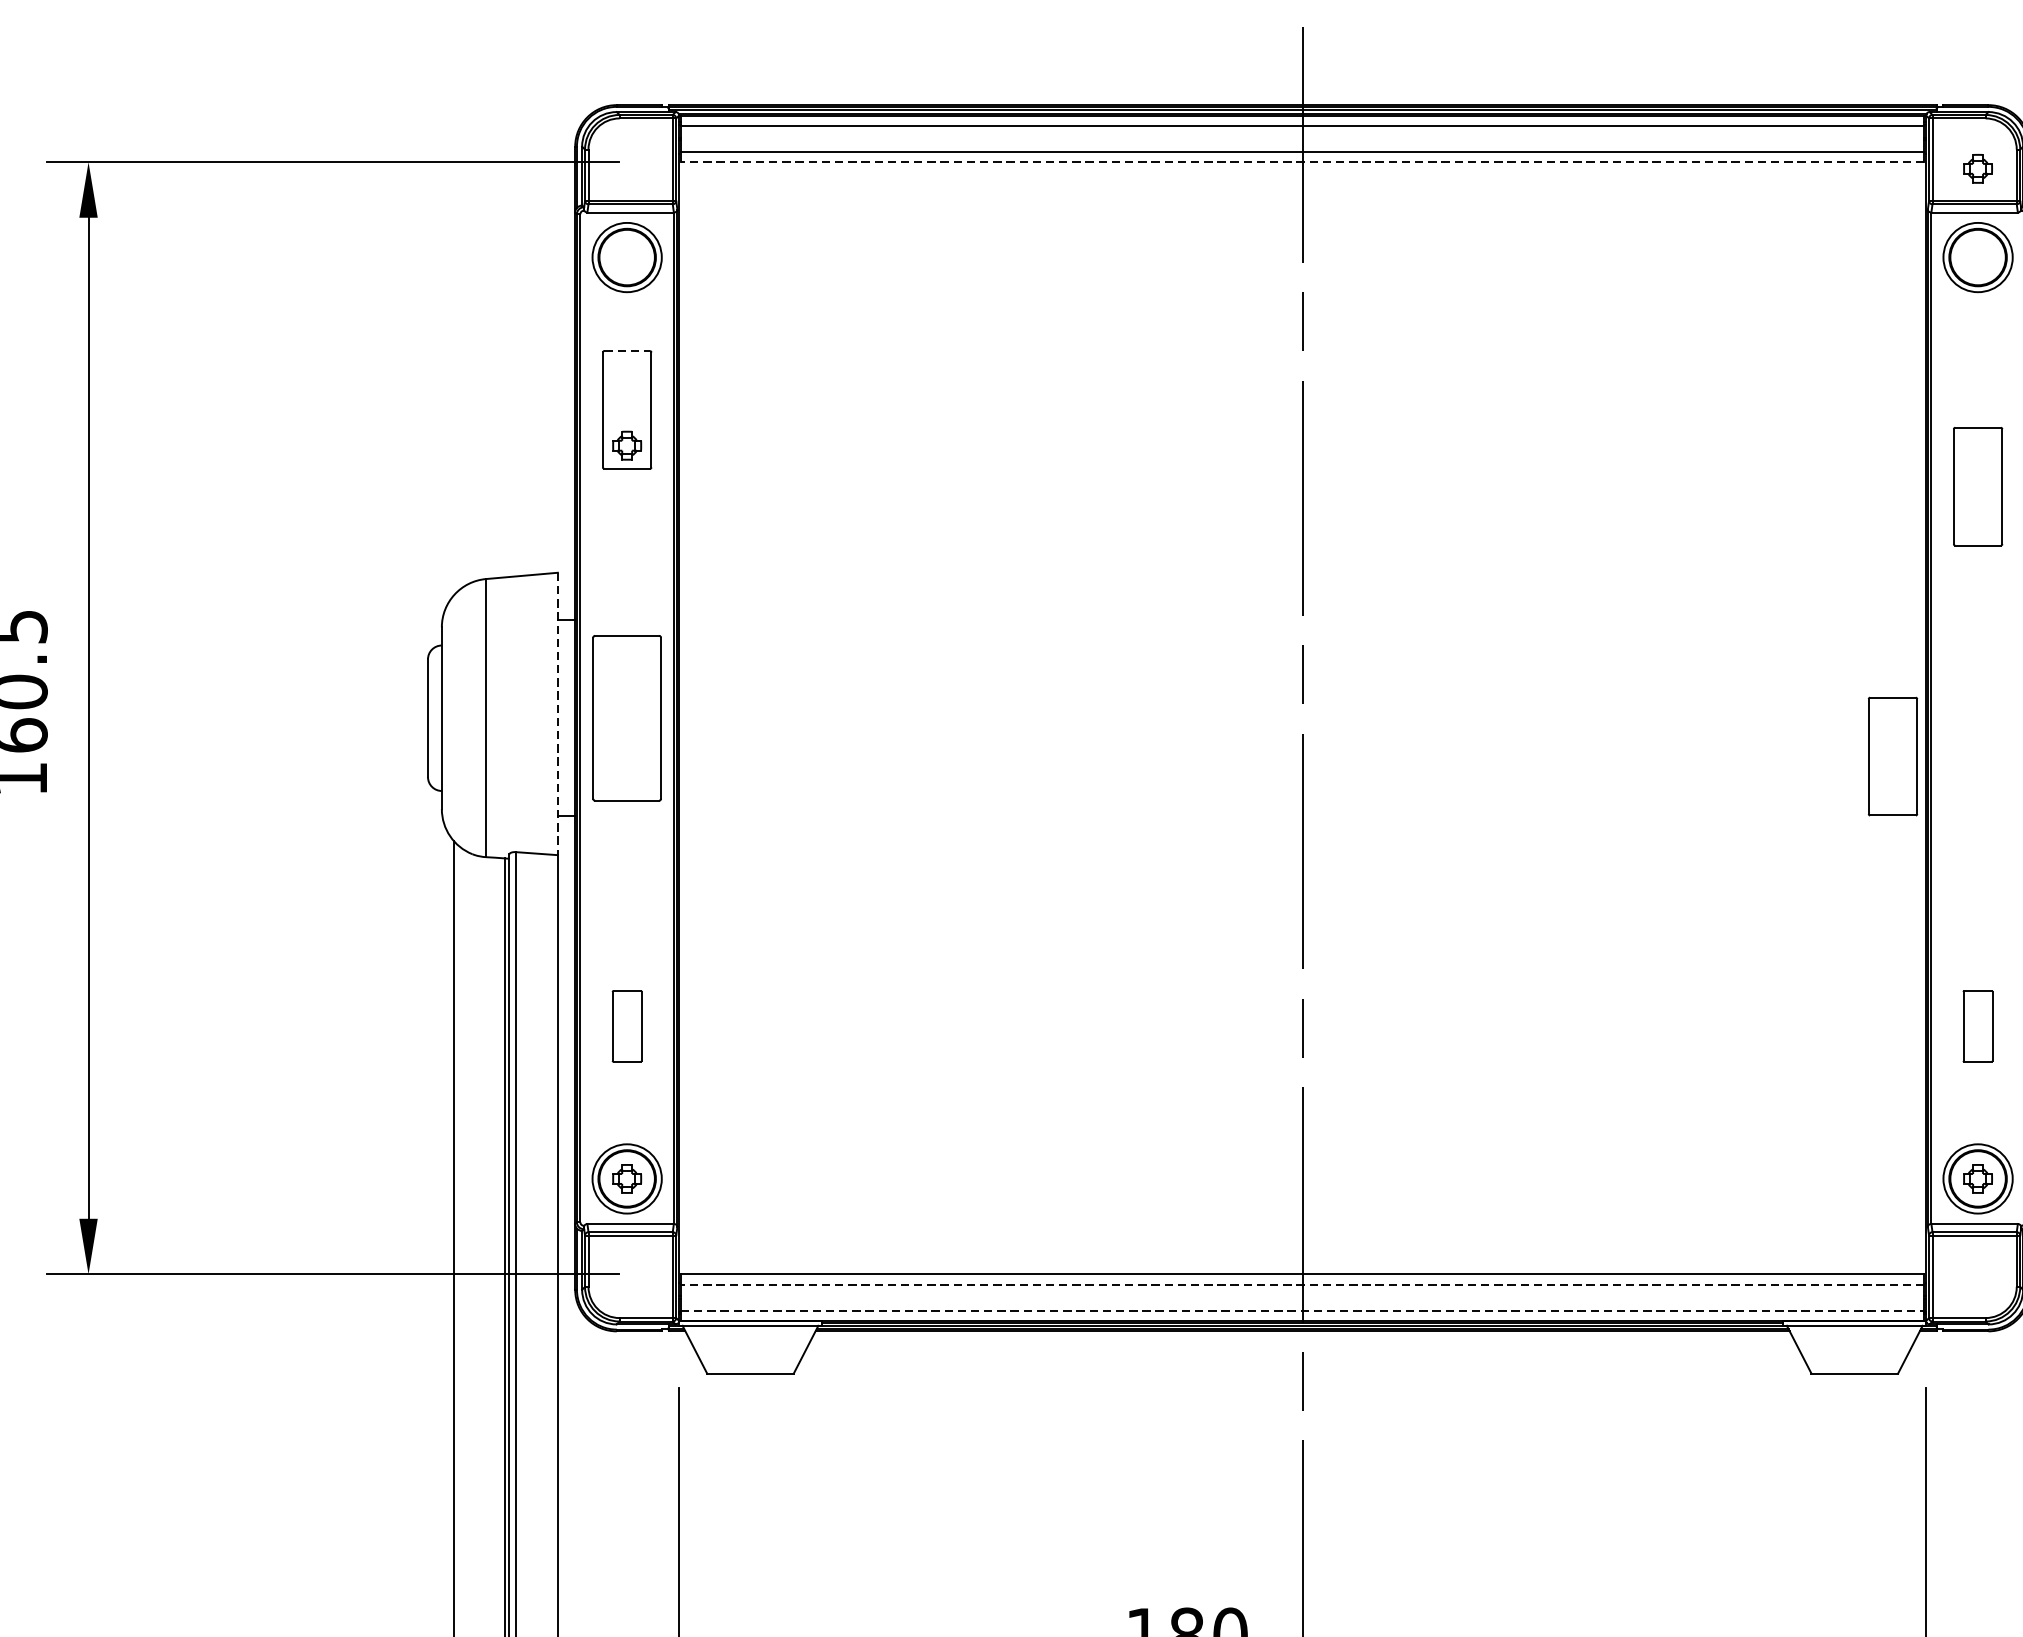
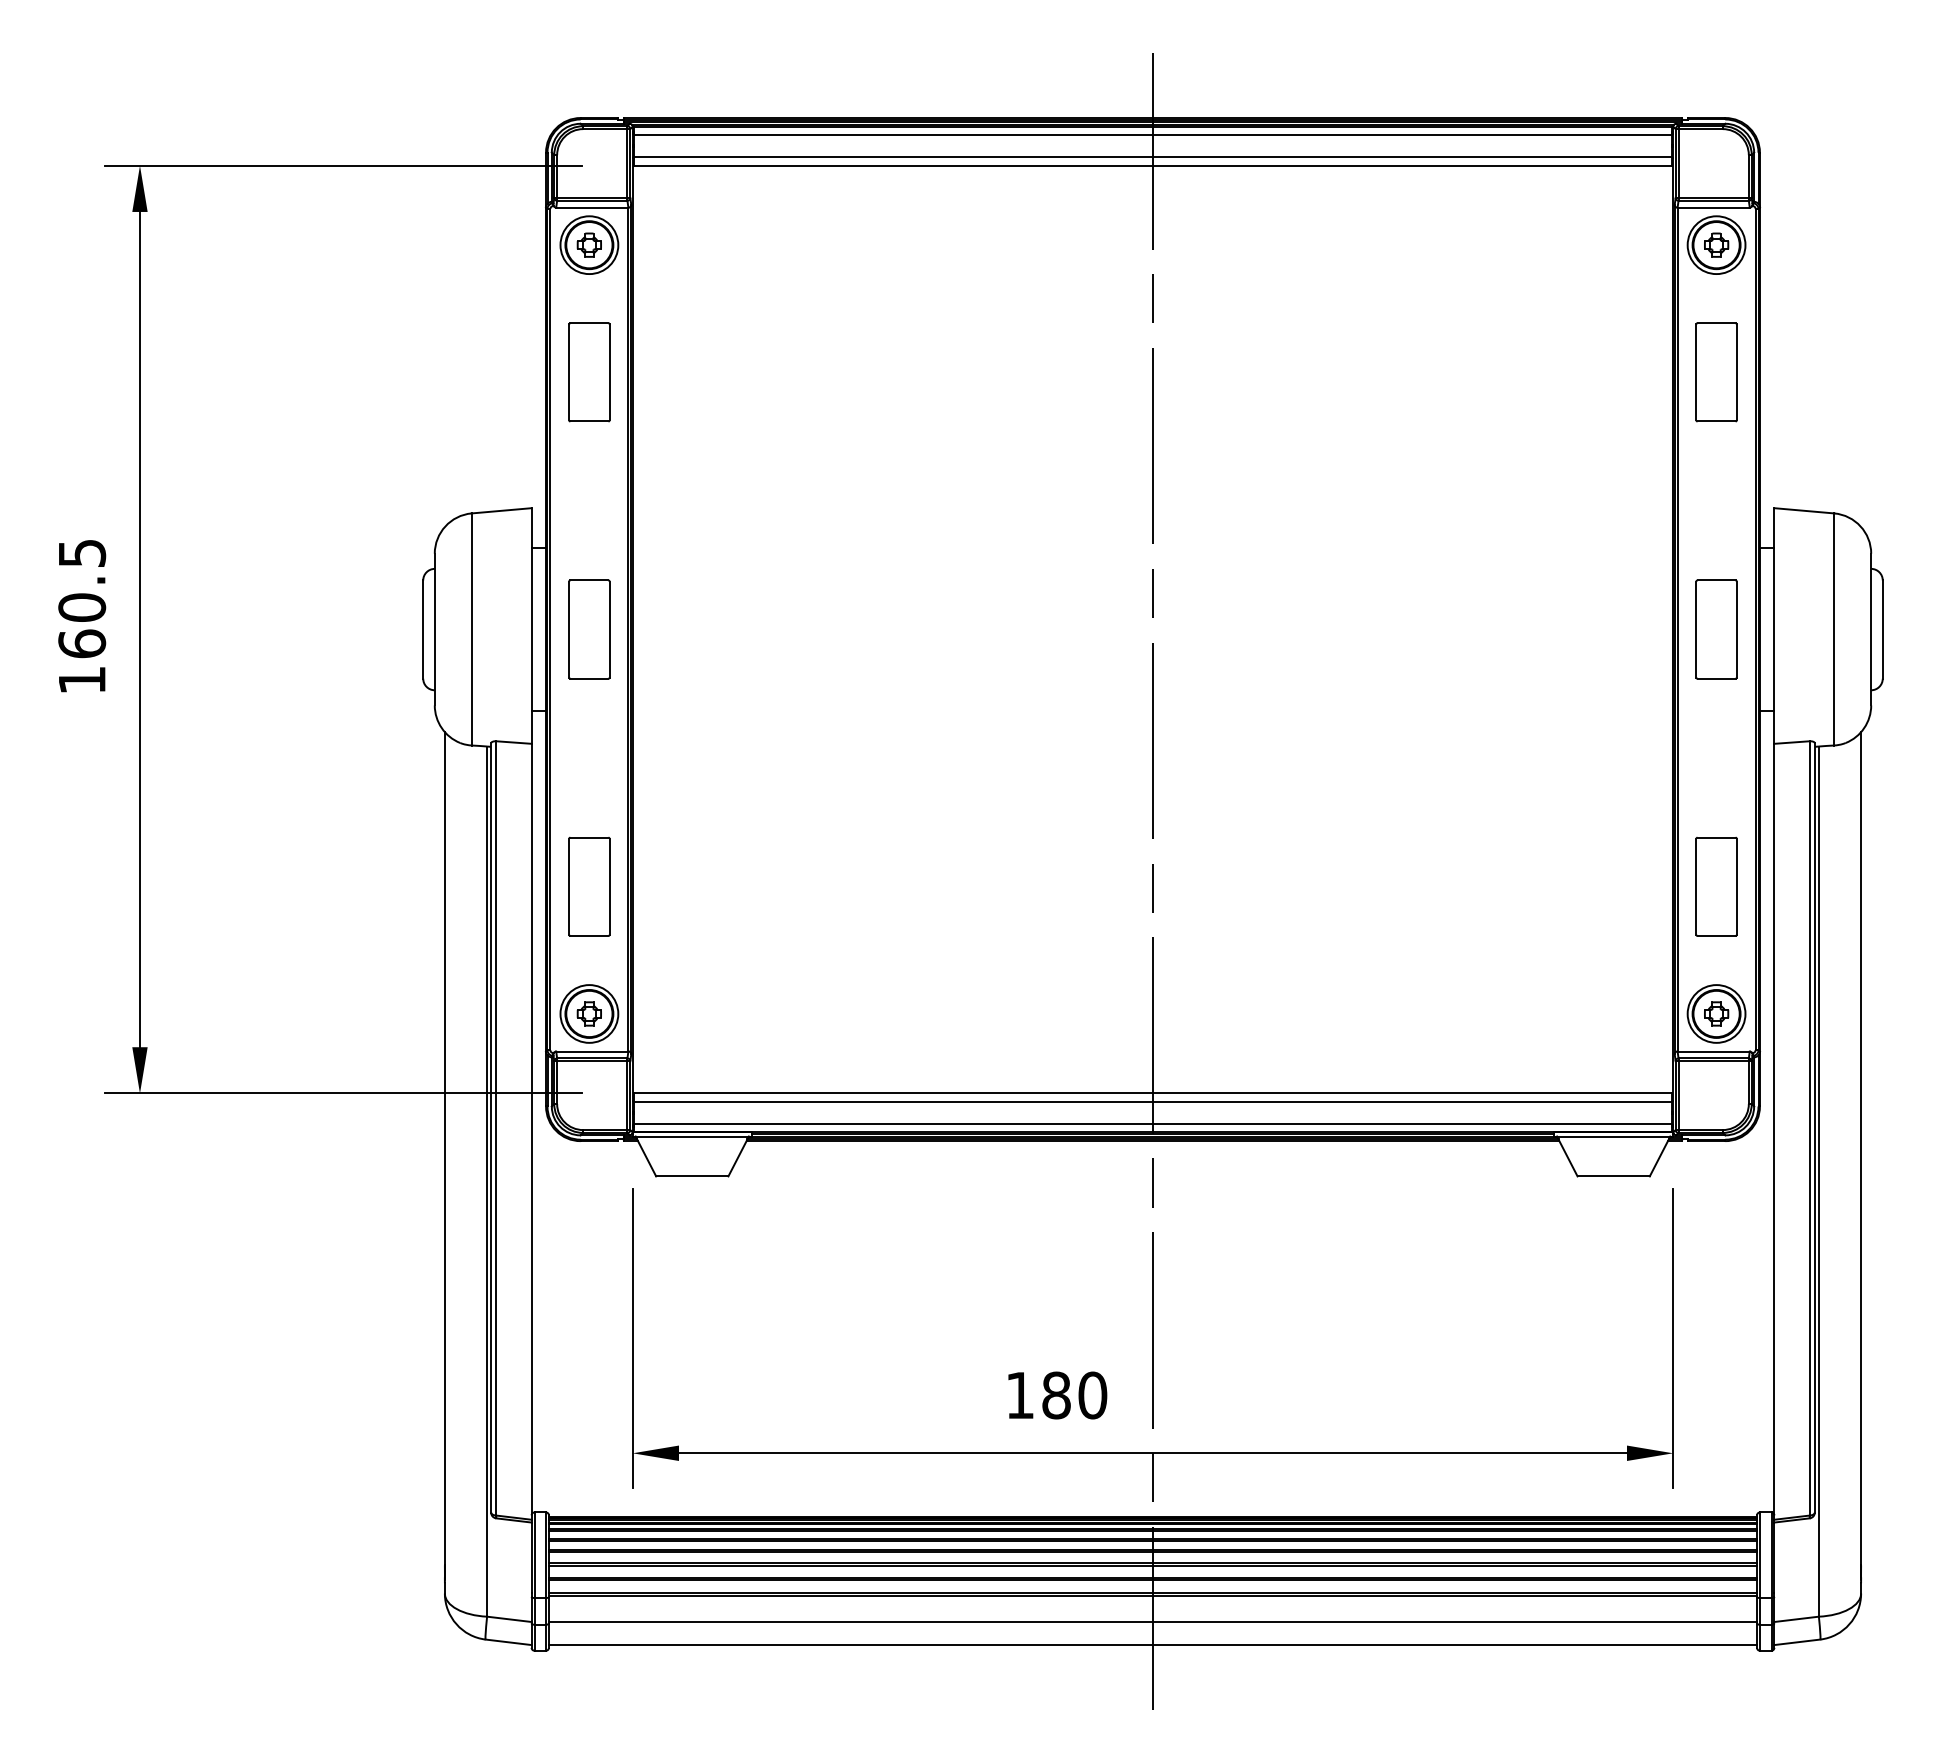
line: (1303, 162) -> (1153, 165), dashed -> solid
part: (1977, 168) -> (1716, 244), moved
line: (627, 351) -> (589, 323), dashed -> solid
part: (626, 444) -> (588, 244), moved
part: (1977, 486) -> (1716, 372), moved
line: (557, 714) -> (531, 626), dashed -> solid
part: (627, 718) -> (589, 629), size x0.71
part: (1892, 756) -> (1716, 629), moved
part: (627, 1026) -> (589, 886), size x1.67
part: (1977, 1026) -> (1716, 886), size x1.67
line: (1303, 1285) -> (1153, 1102), dashed -> solid
line: (1303, 1310) -> (1153, 1123), dashed -> solid

